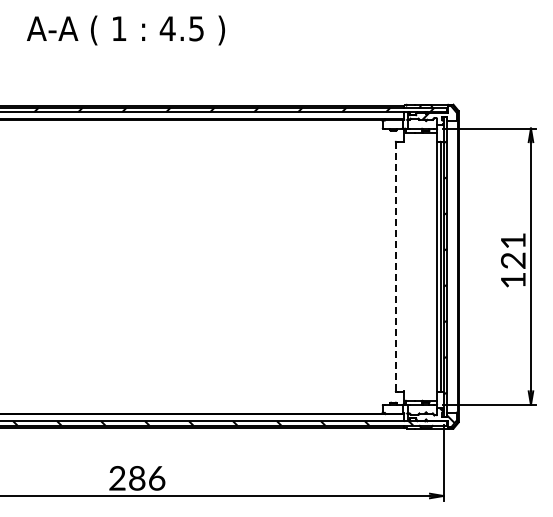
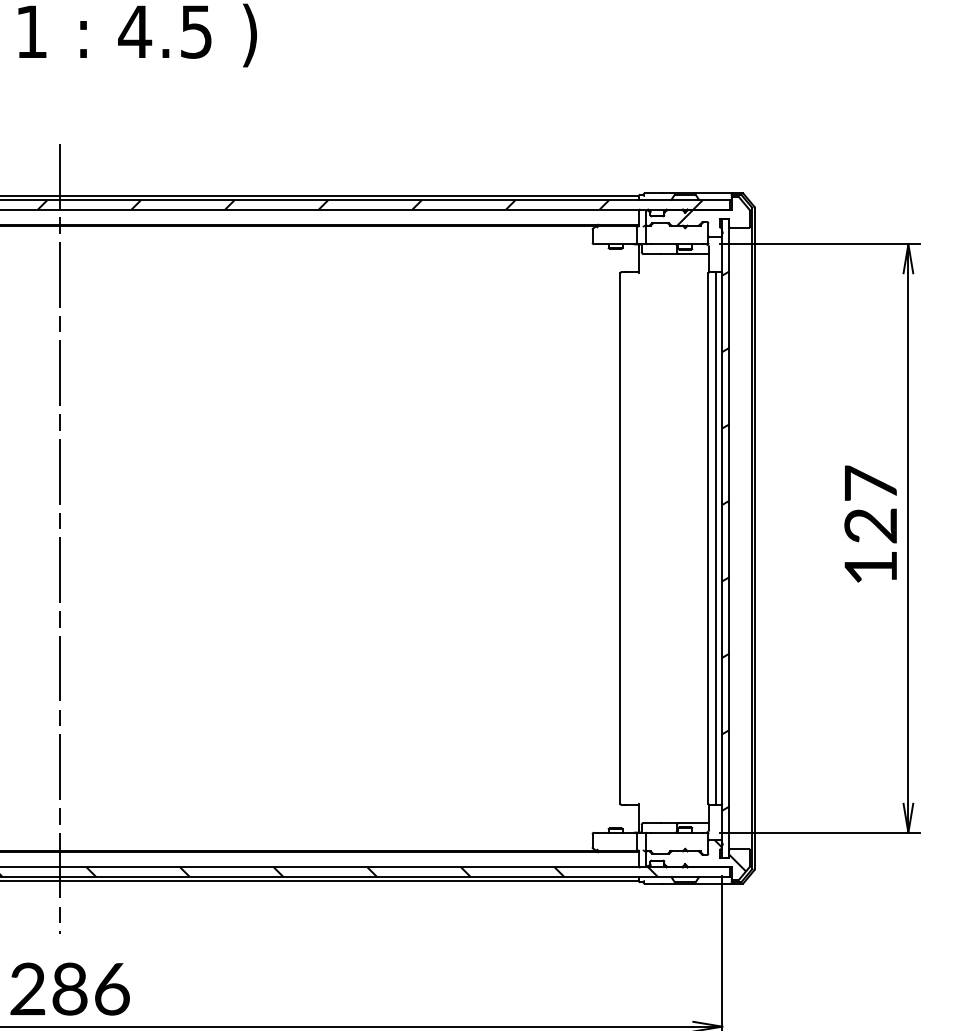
text: (513, 240) -> (871, 482), 121 -> 127
line: (132, 266) -> (59, 538), added
line: (395, 267) -> (619, 540), dashed -> solid

